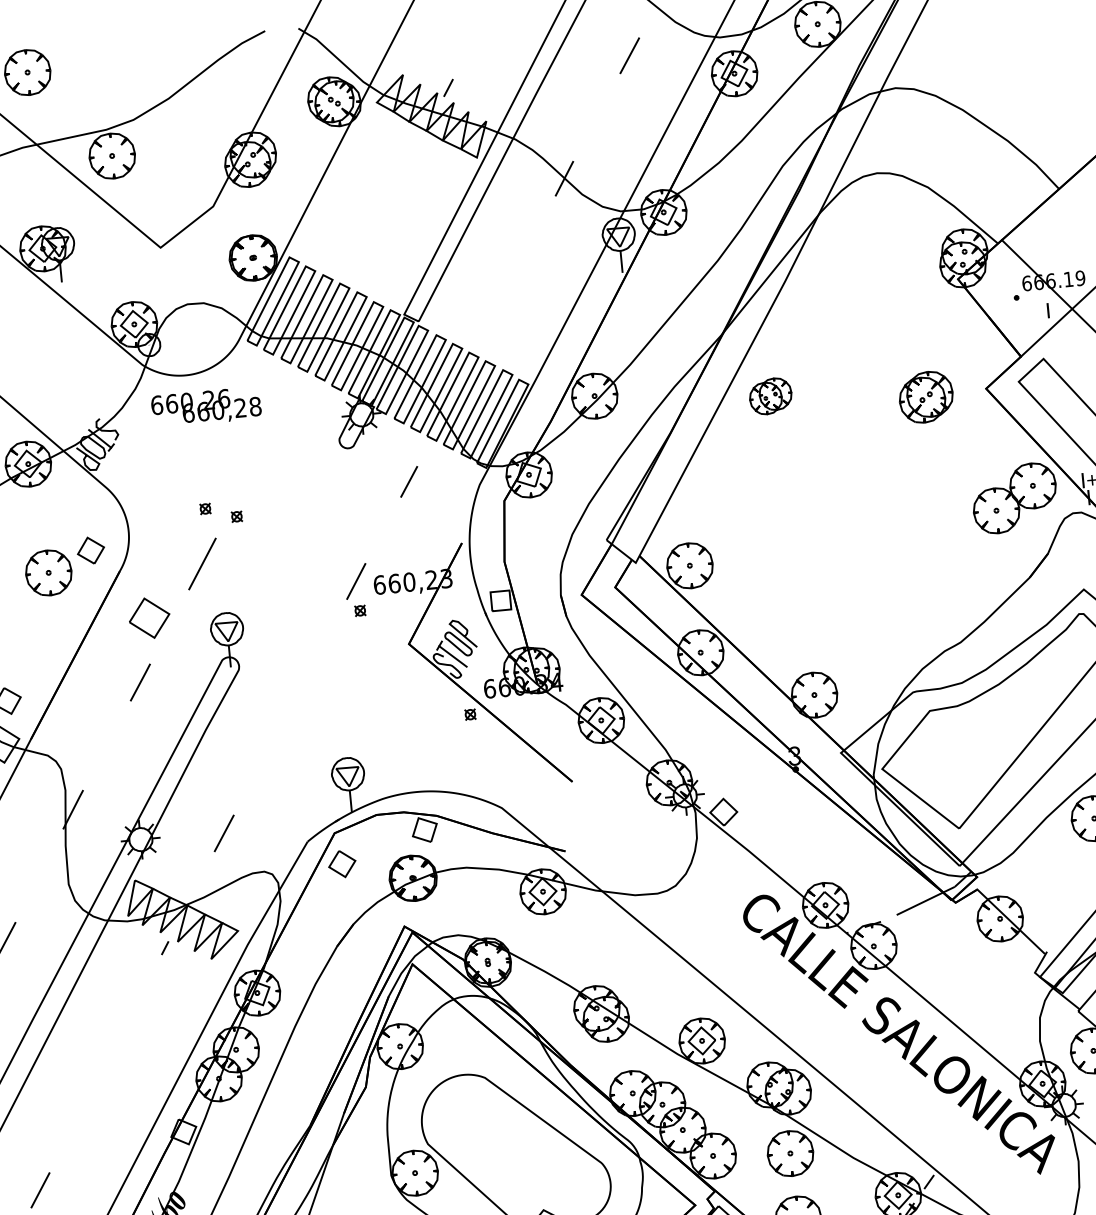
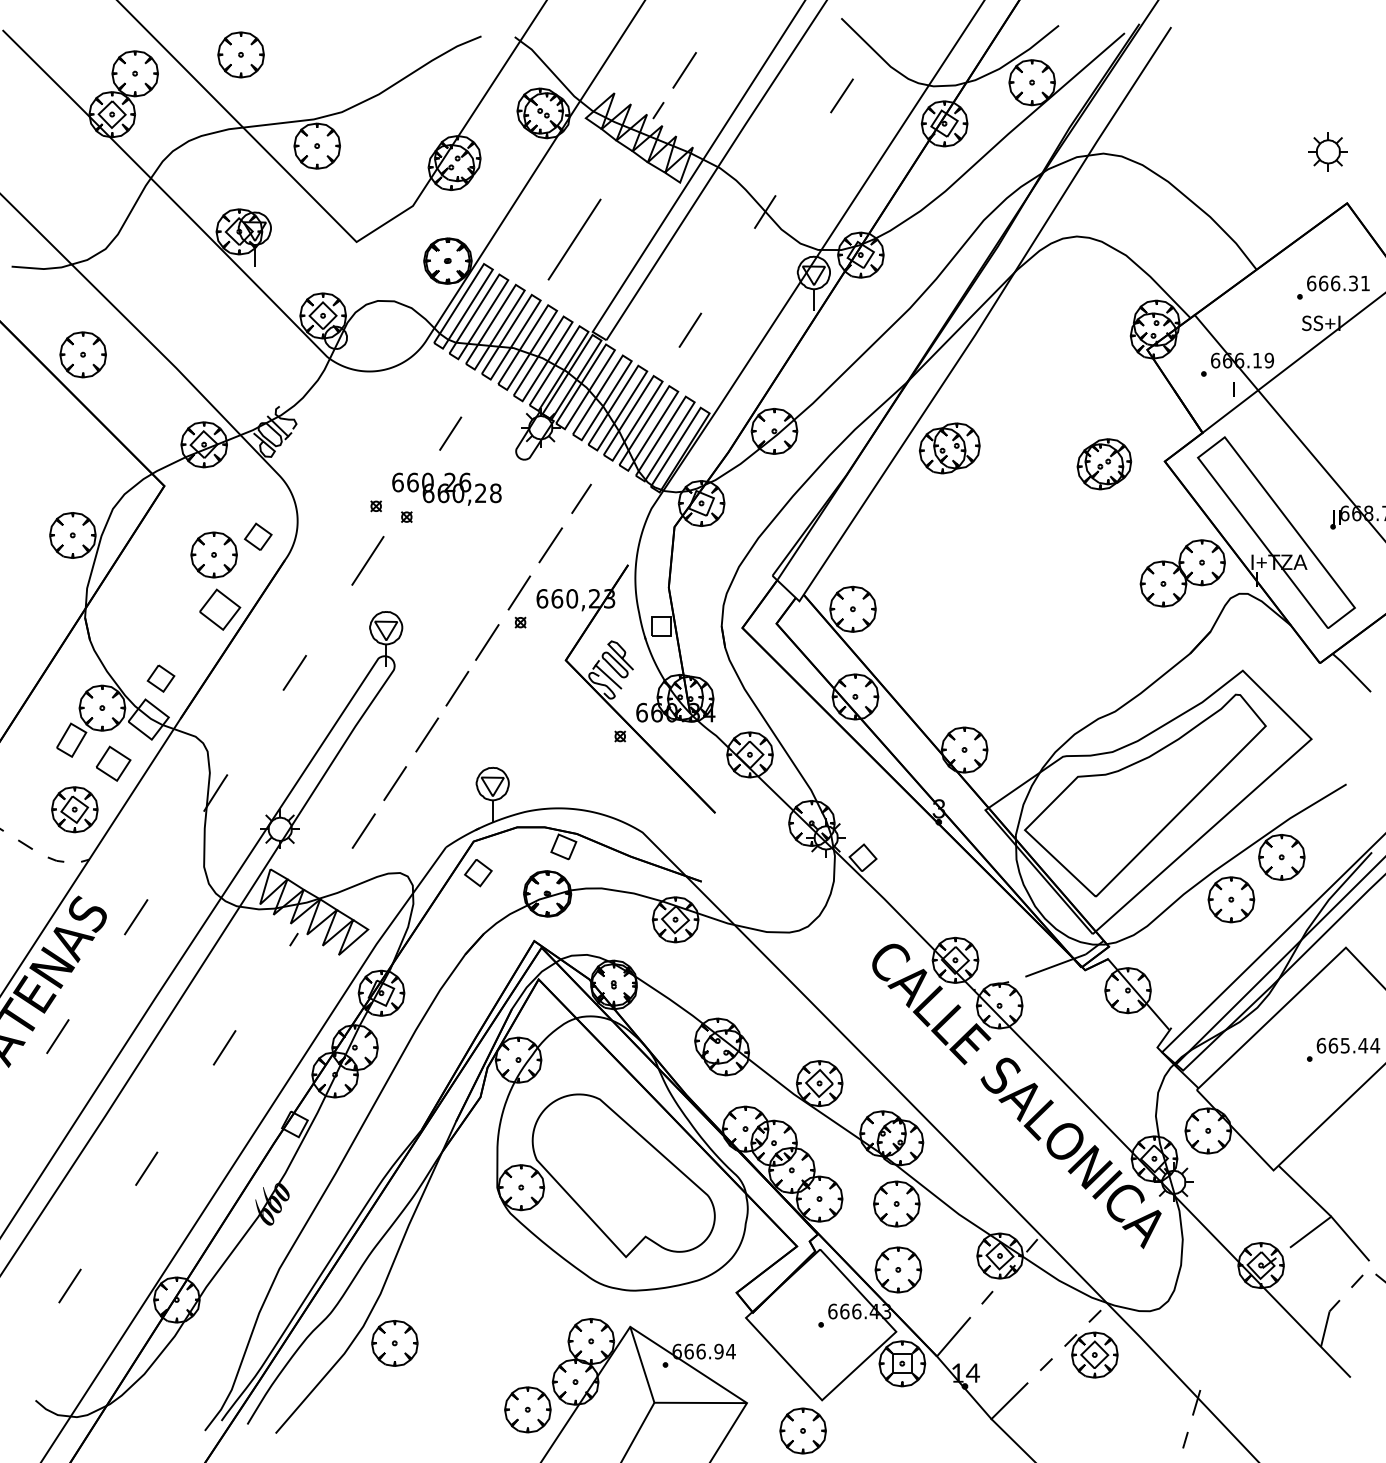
line: (470, 45) -> (684, 70), added
line: (377, 224) -> (574, 239), added
line: (501, 302) -> (690, 329), added
part: (770, 396) -> (949, 448), size x1.43
text: (205, 406) -> (446, 488), moved
line: (272, 429) -> (450, 433), added
line: (382, 531) -> (550, 545), added
part: (149, 617) -> (220, 609), moved
line: (329, 633) -> (487, 642), added
line: (303, 682) -> (457, 688), added
line: (278, 731) -> (427, 734), added
line: (251, 782) -> (395, 783), added
line: (106, 1062) -> (224, 1047), added

